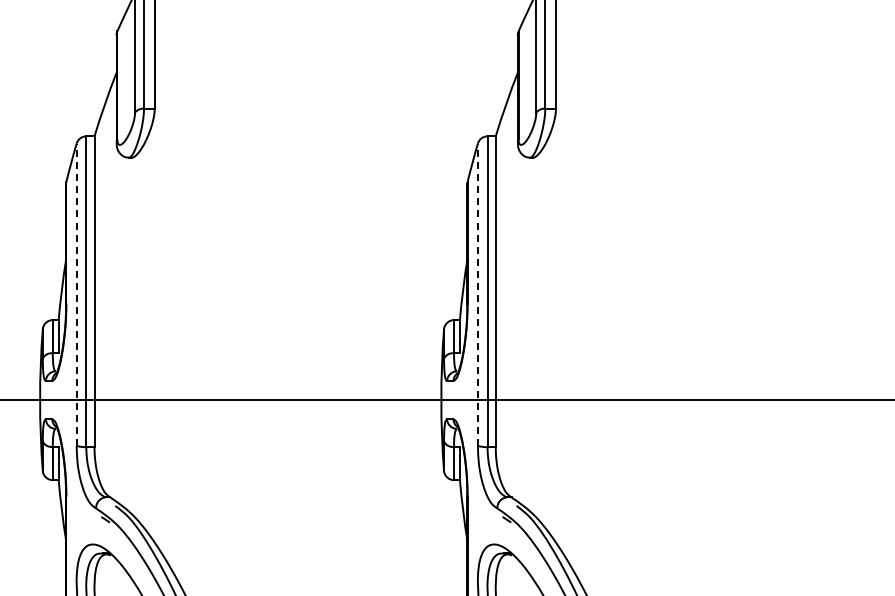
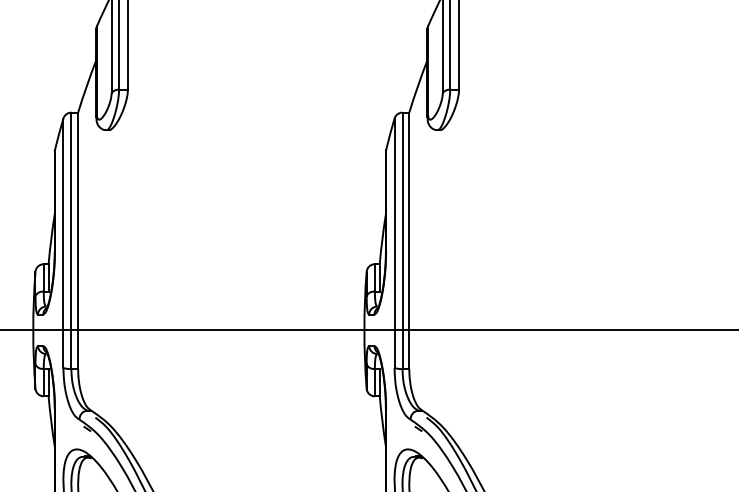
line: (76, 294) -> (63, 243), dashed -> solid
line: (477, 294) -> (394, 243), dashed -> solid

